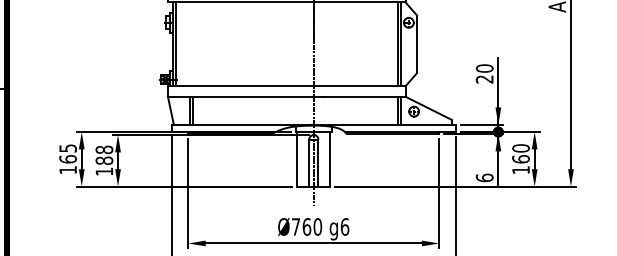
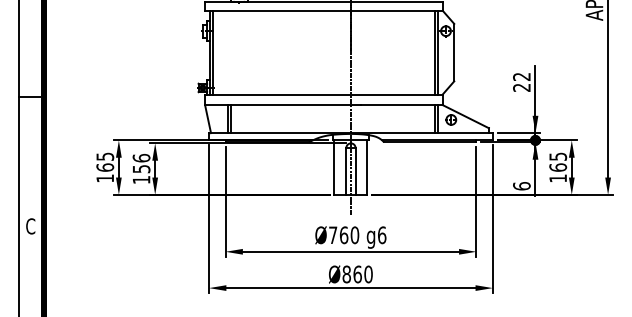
text: (484, 68) -> (521, 76), 20 -> 22
text: (521, 148) -> (558, 156), 160 -> 165
text: (104, 155) -> (141, 163), 188 -> 156

